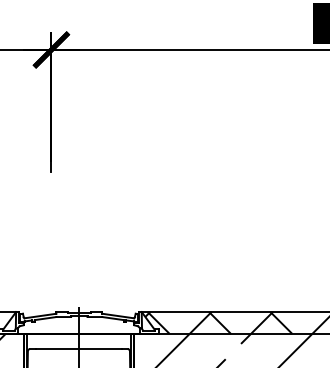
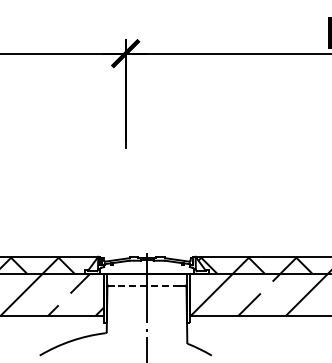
line: (78, 348) -> (146, 285), solid -> dashed

